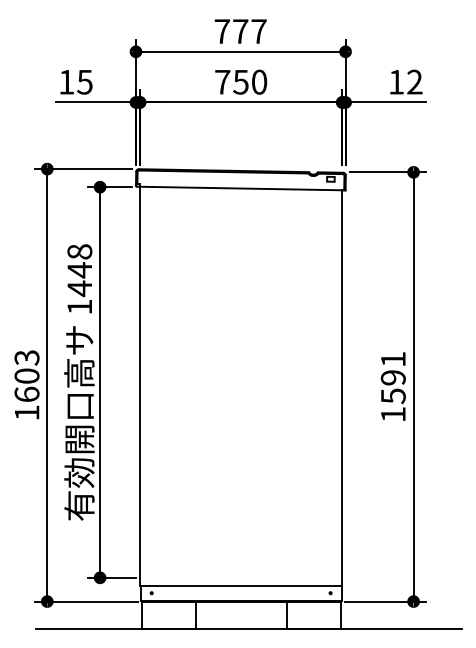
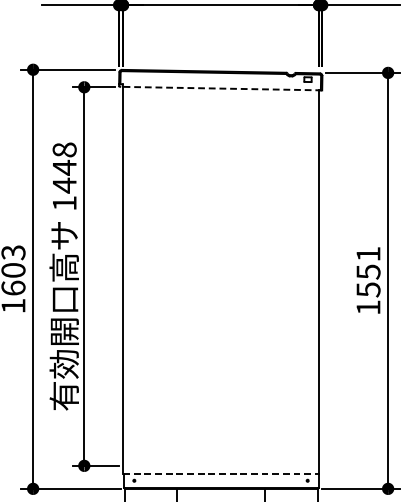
line: (240, 188) -> (220, 88), solid -> dashed
text: (392, 377) -> (367, 271), 1591 -> 1551
line: (241, 585) -> (221, 473), solid -> dashed

